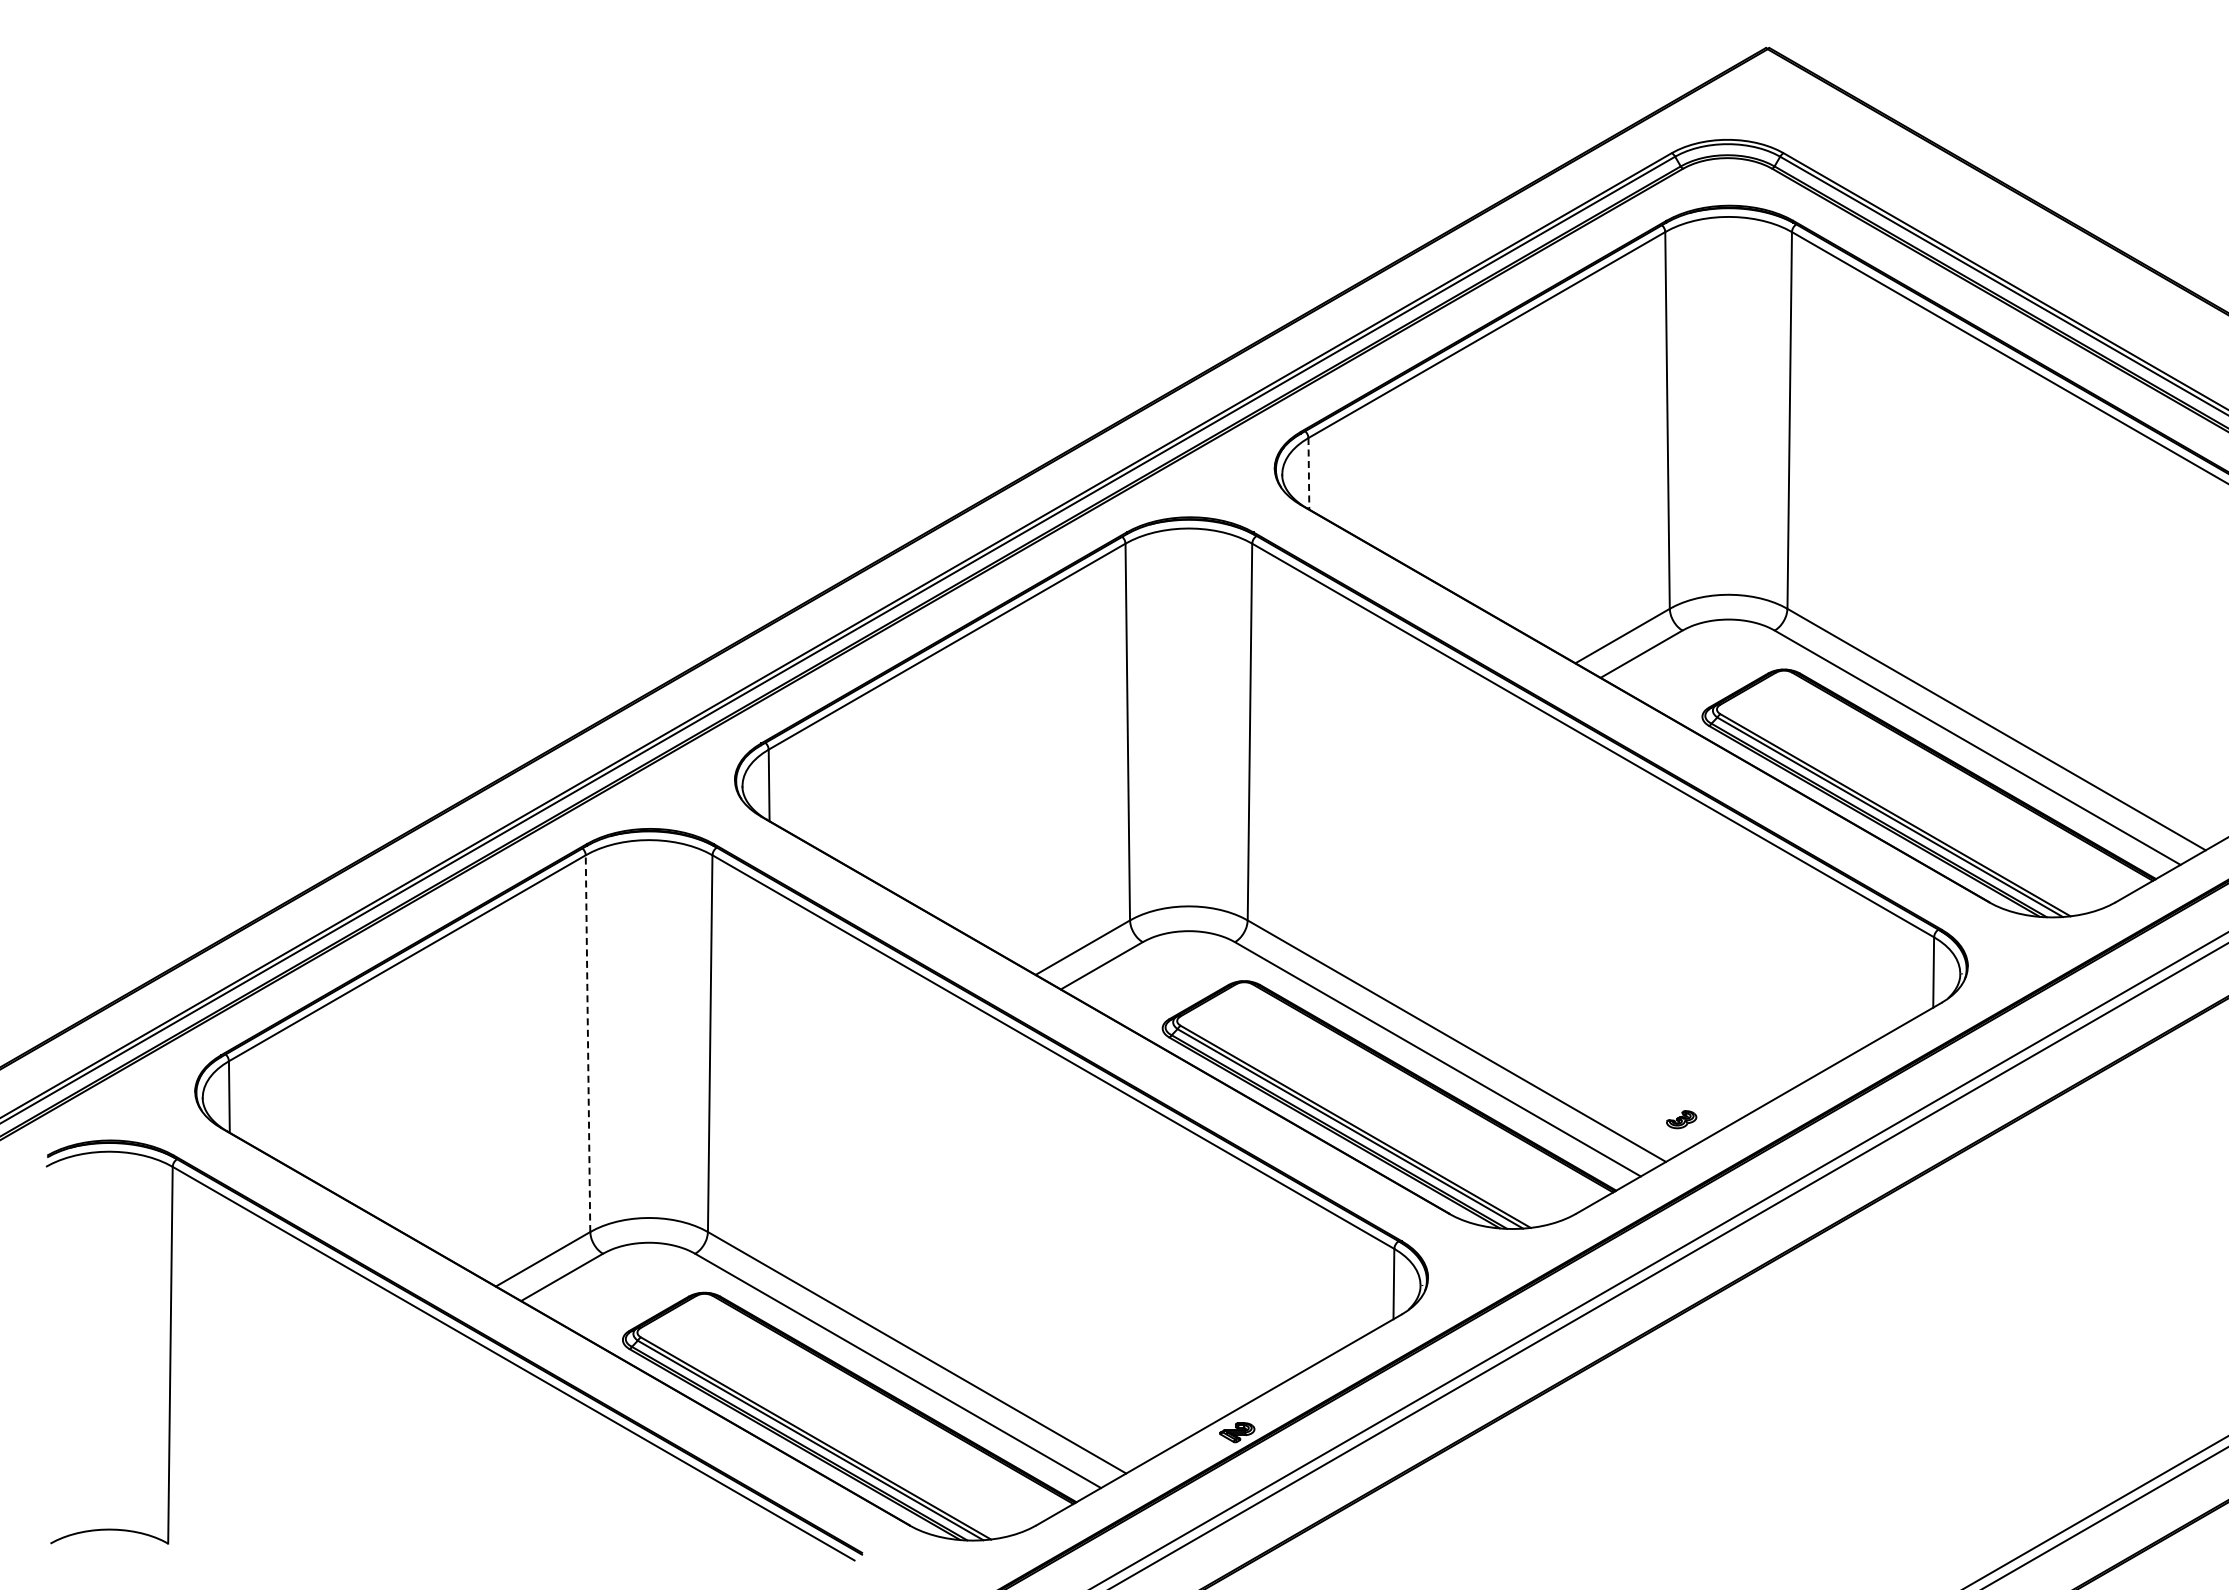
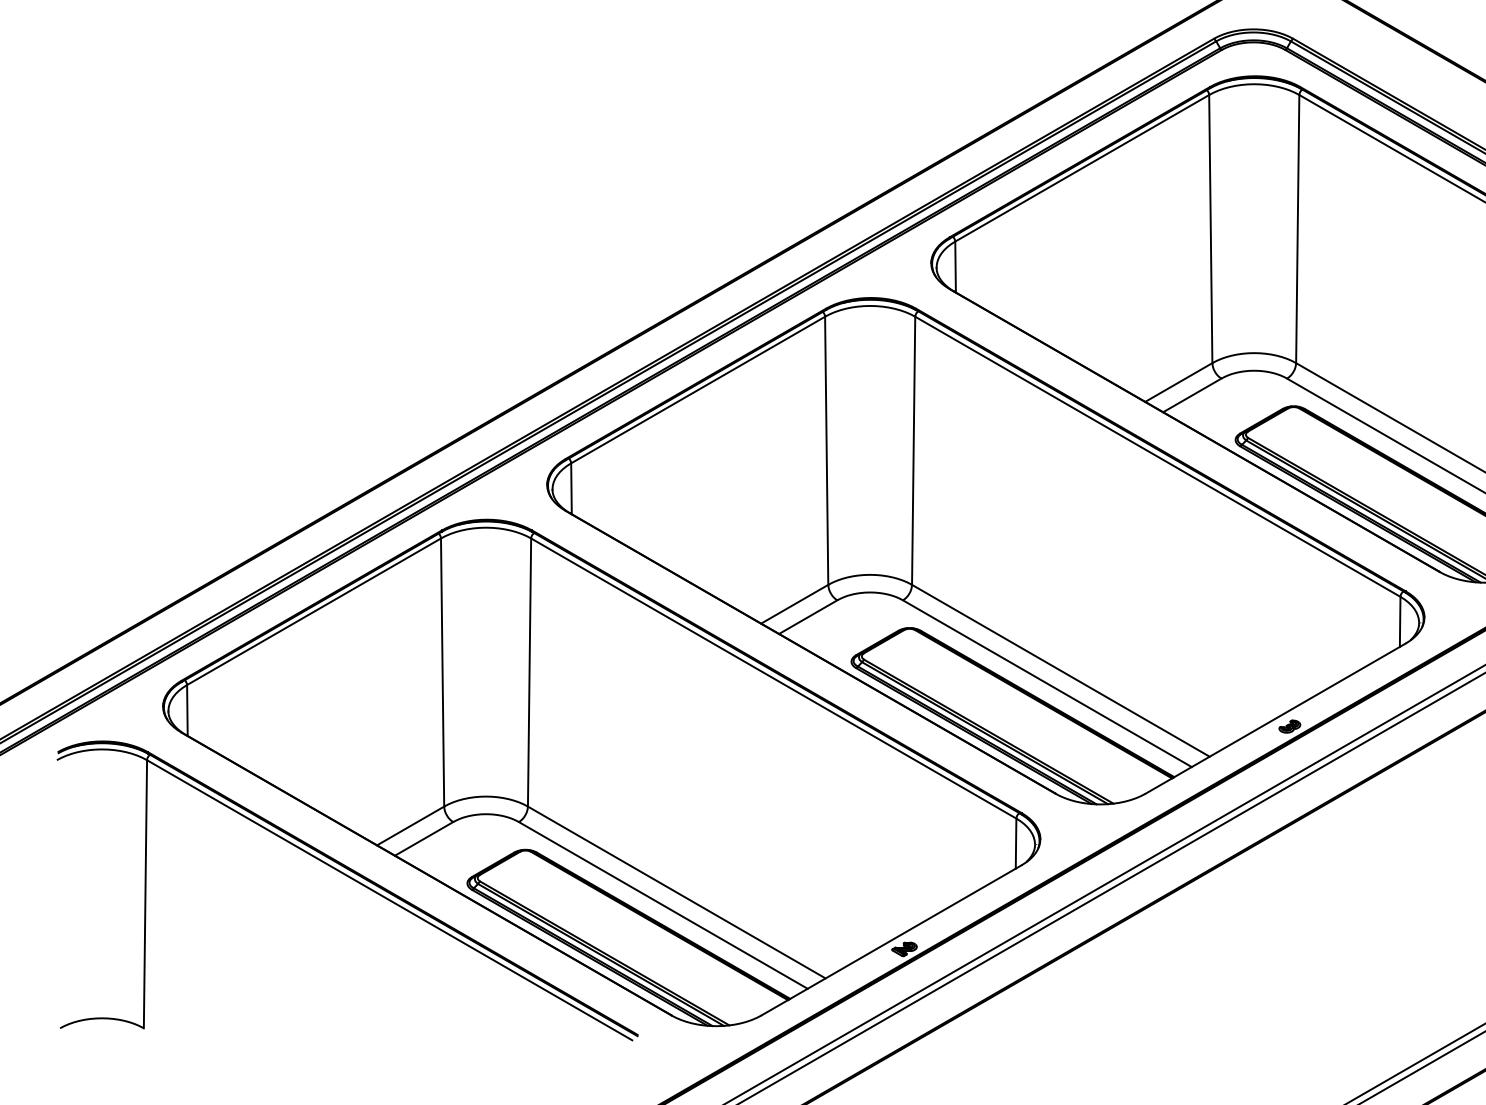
line: (1308, 473) -> (955, 266), dashed -> solid
line: (588, 1043) -> (442, 672), dashed -> solid
part: (1681, 1119) -> (1289, 726), moved

